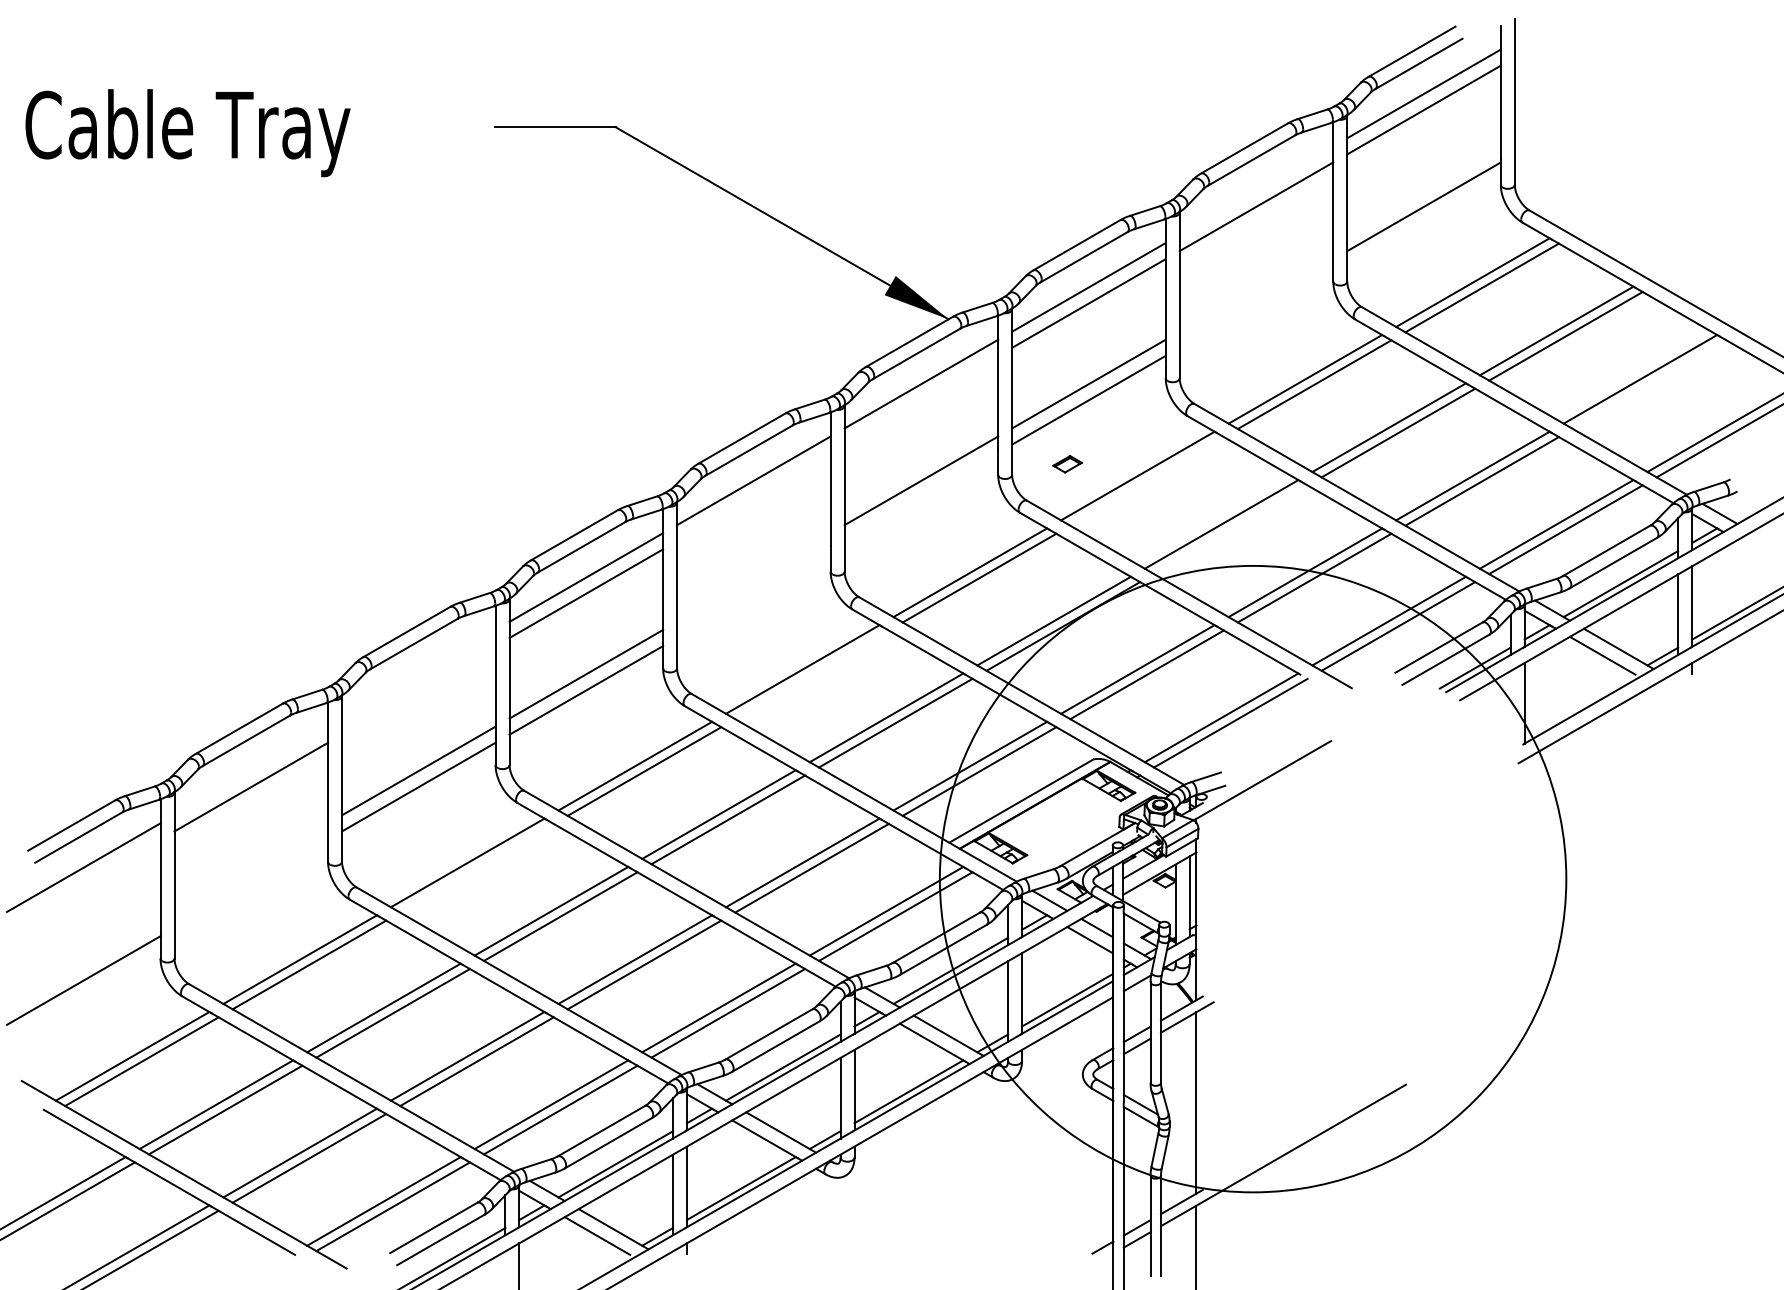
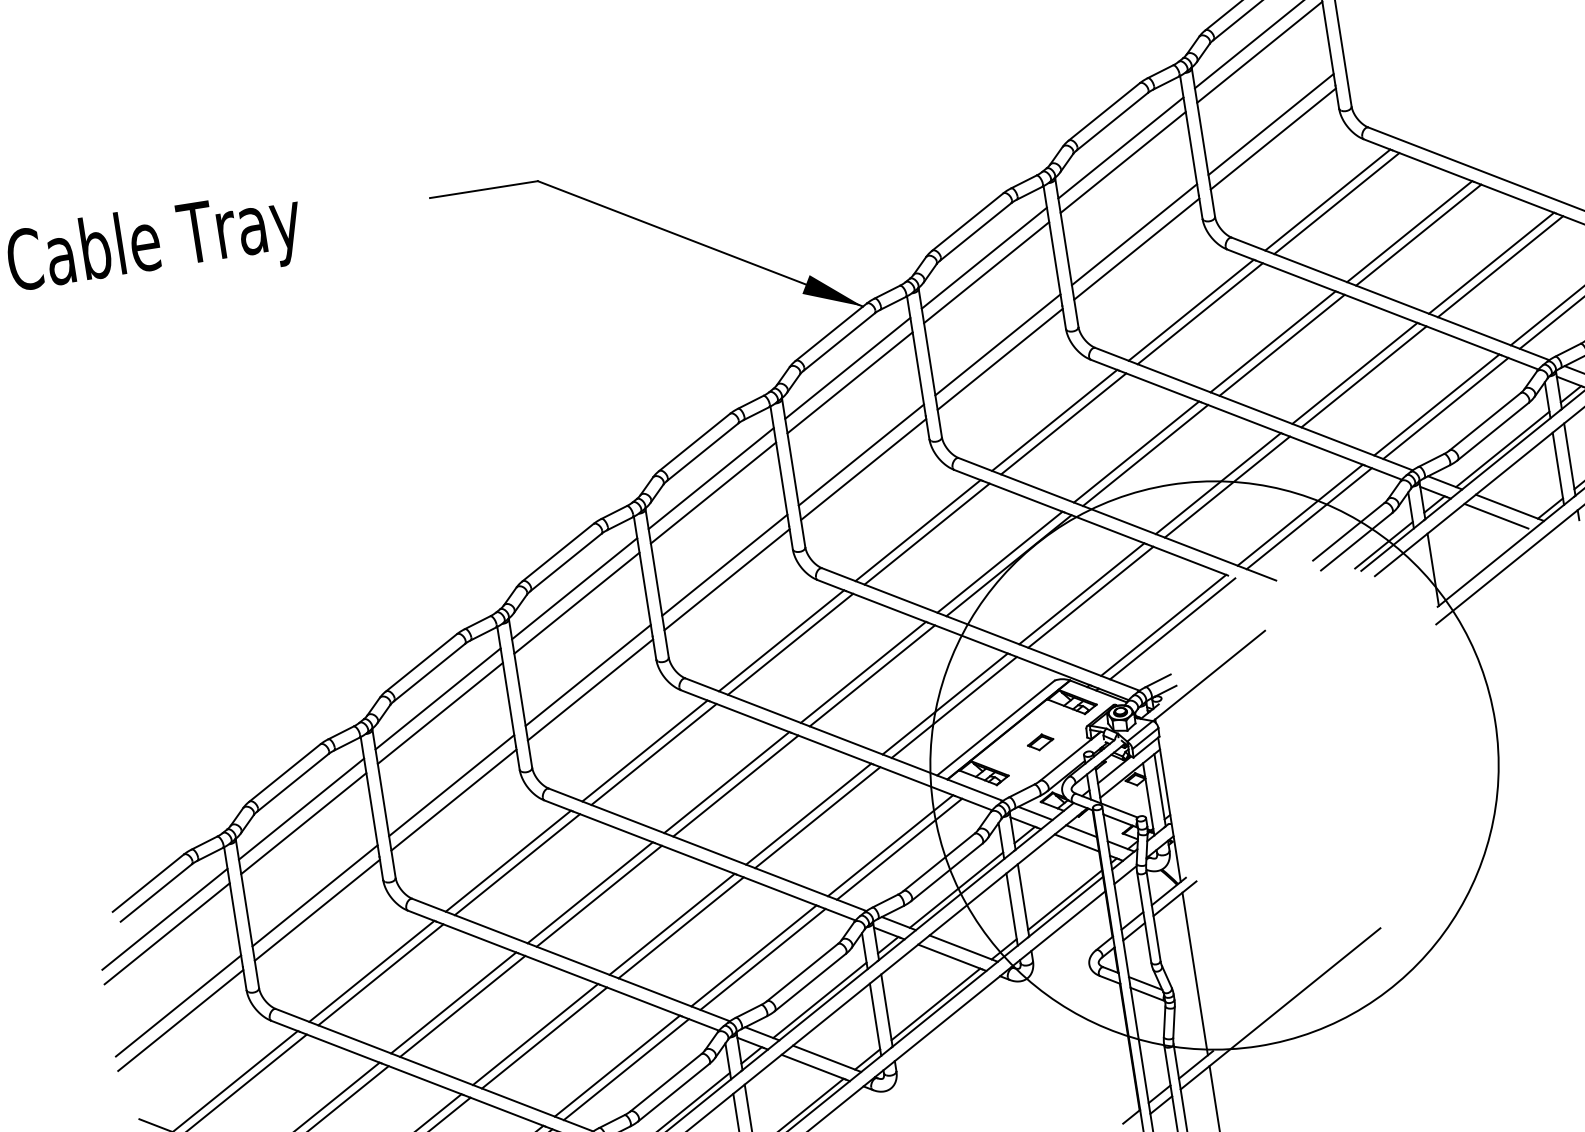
line: (1256, 190) -> (1120, 147), added
line: (1423, 190) -> (1270, 124), added
line: (1256, 287) -> (1134, 234), added
line: (1256, 303) -> (1136, 249), added
line: (1649, 384) -> (1500, 266), added
line: (921, 399) -> (850, 382), added
part: (1067, 464) -> (1040, 742), moved
line: (1146, 481) -> (1063, 424), added
line: (753, 496) -> (713, 492), added
line: (921, 496) -> (863, 469), added
line: (1230, 529) -> (1145, 455), added
line: (753, 577) -> (724, 565), added
line: (753, 593) -> (726, 579), added
line: (418, 673) -> (437, 698), added
line: (811, 674) -> (790, 644), added
line: (418, 690) -> (440, 713), added
line: (251, 770) -> (301, 808), added
line: (251, 867) -> (315, 895), added
line: (476, 867) -> (516, 864), added
line: (83, 883) -> (166, 933), added
line: (251, 883) -> (317, 909), added
line: (83, 964) -> (178, 1006), added

